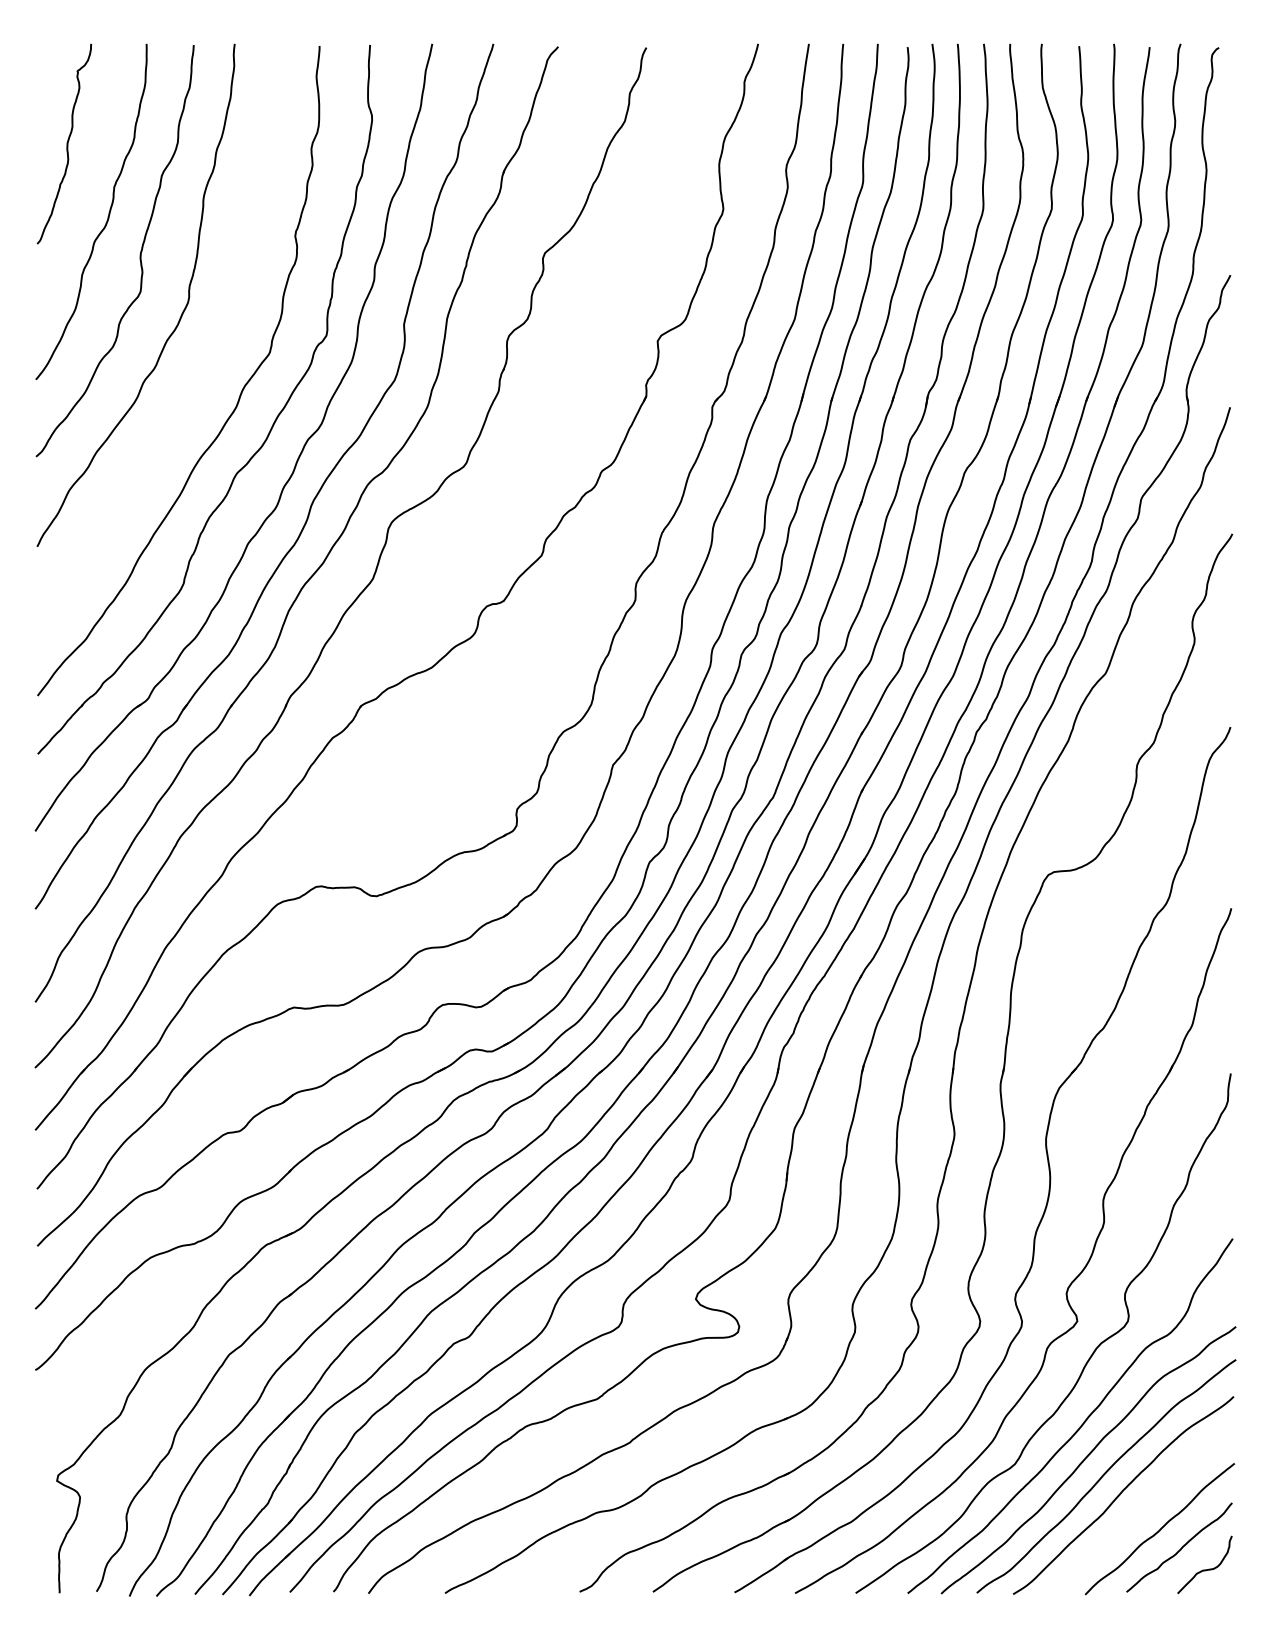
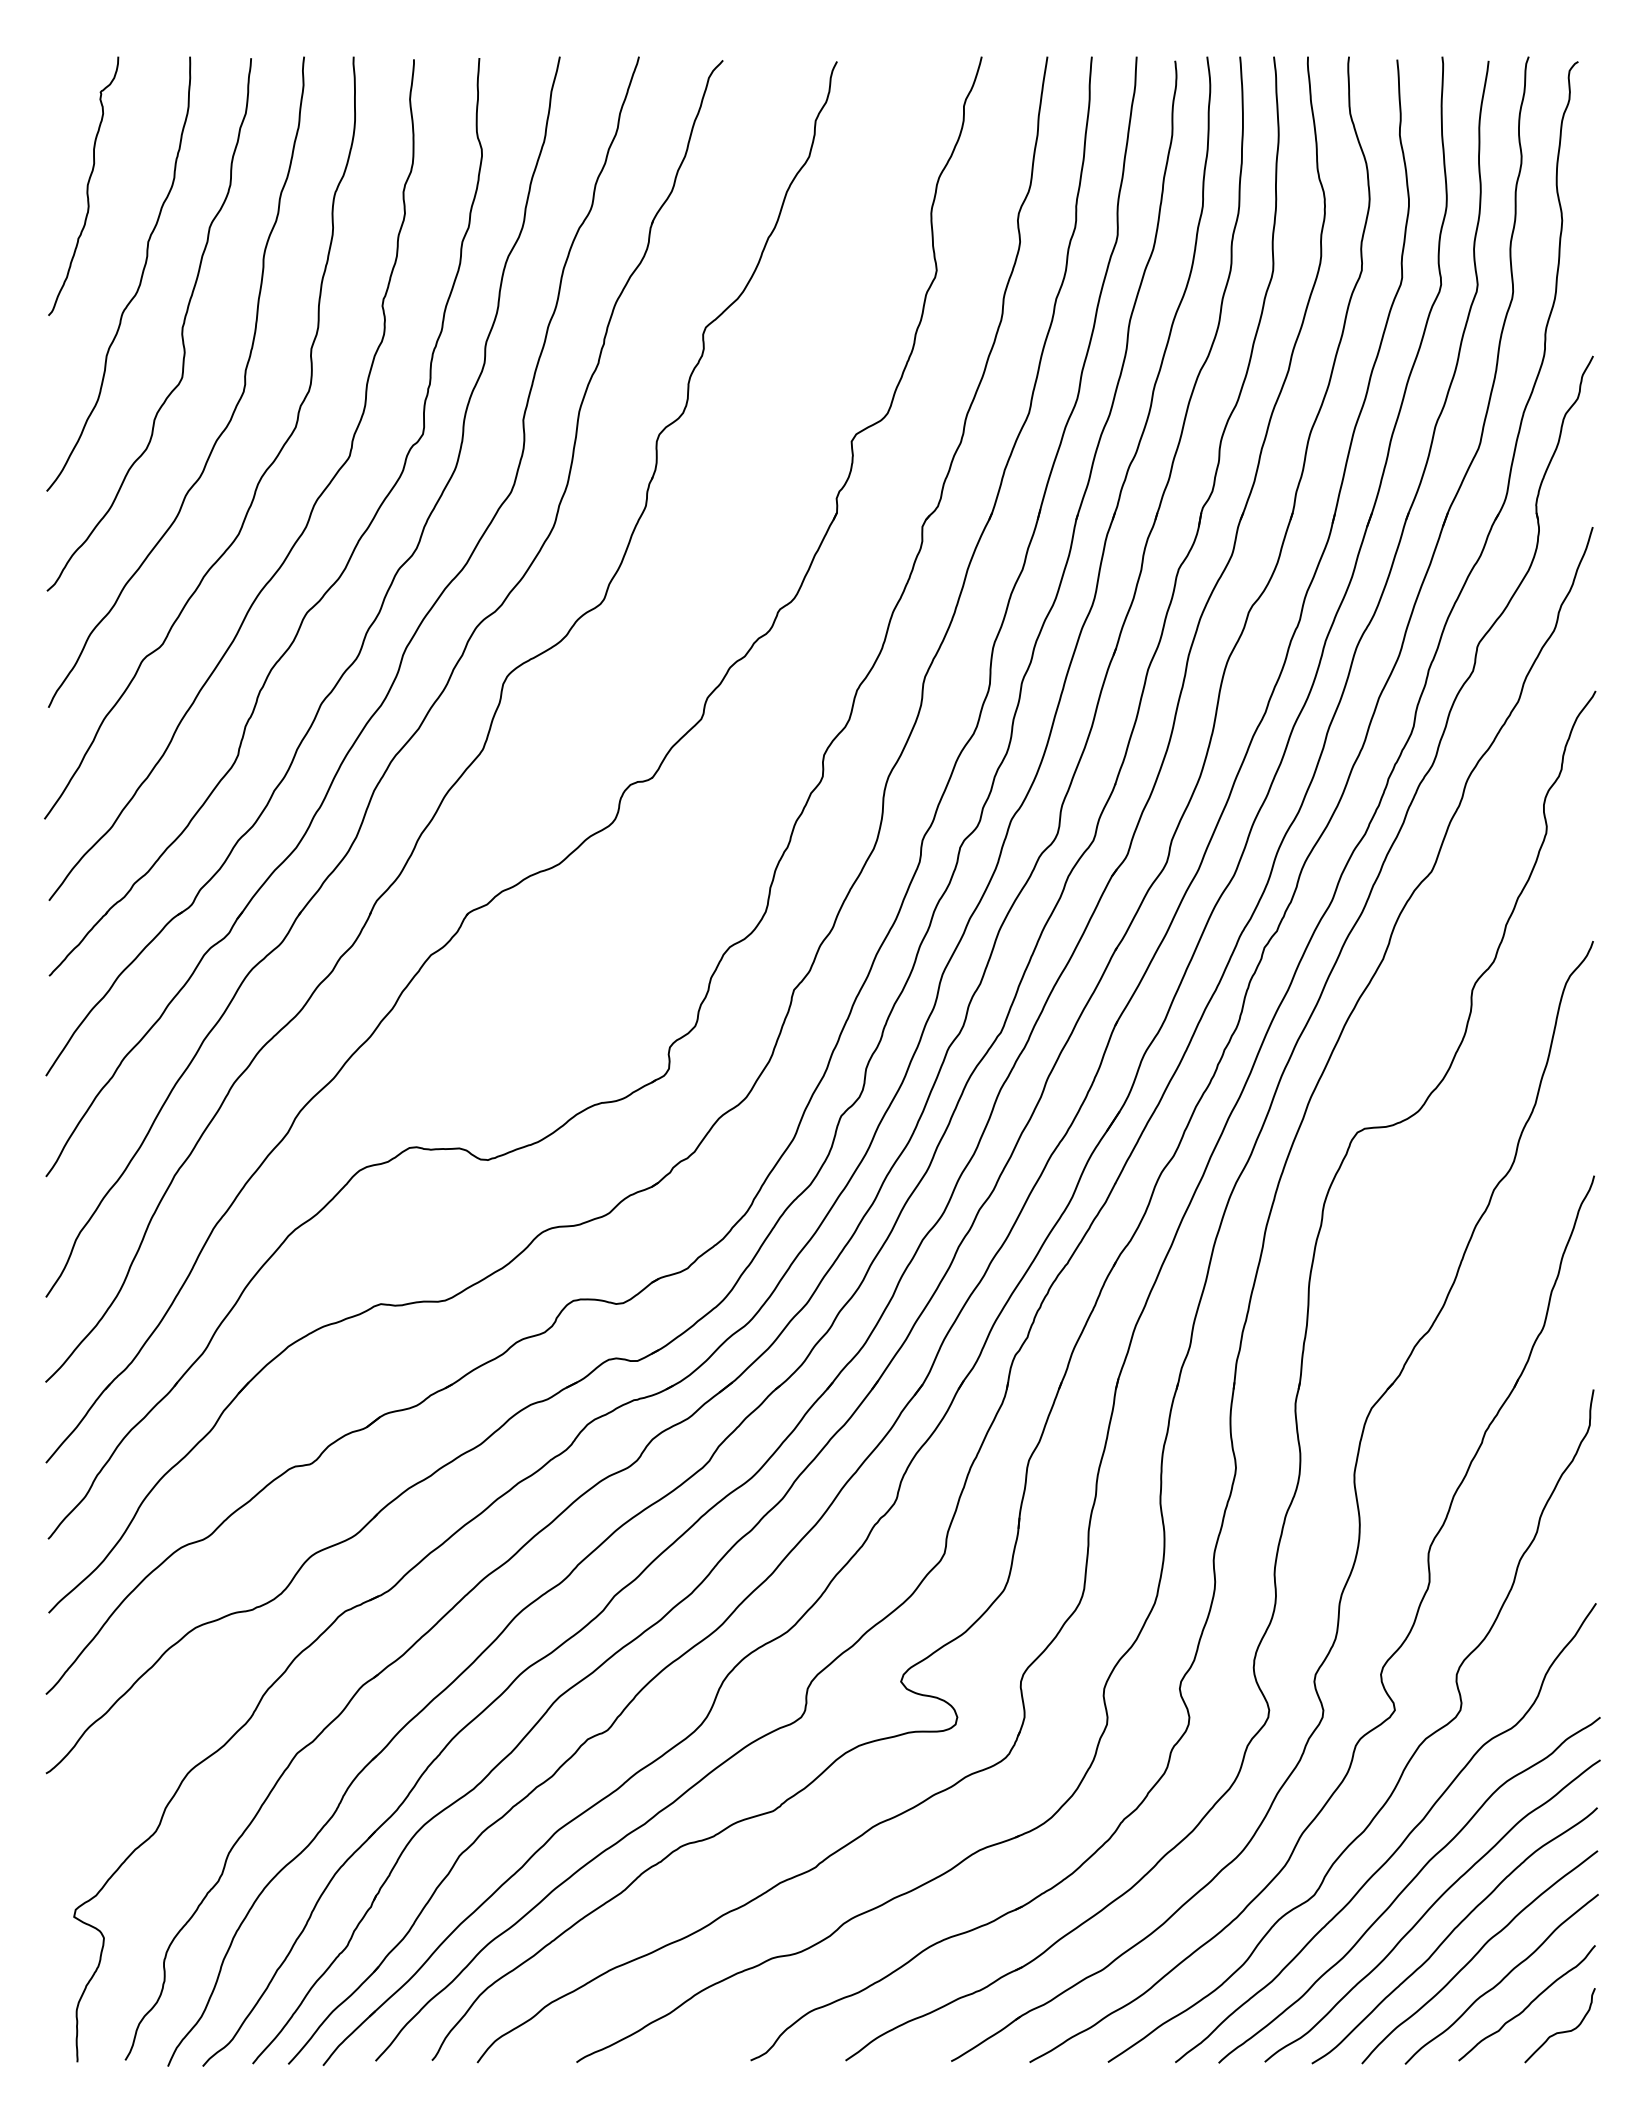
curve: (201, 367) -> (261, 475), added
curve: (1141, 1509) -> (1477, 1954), added

